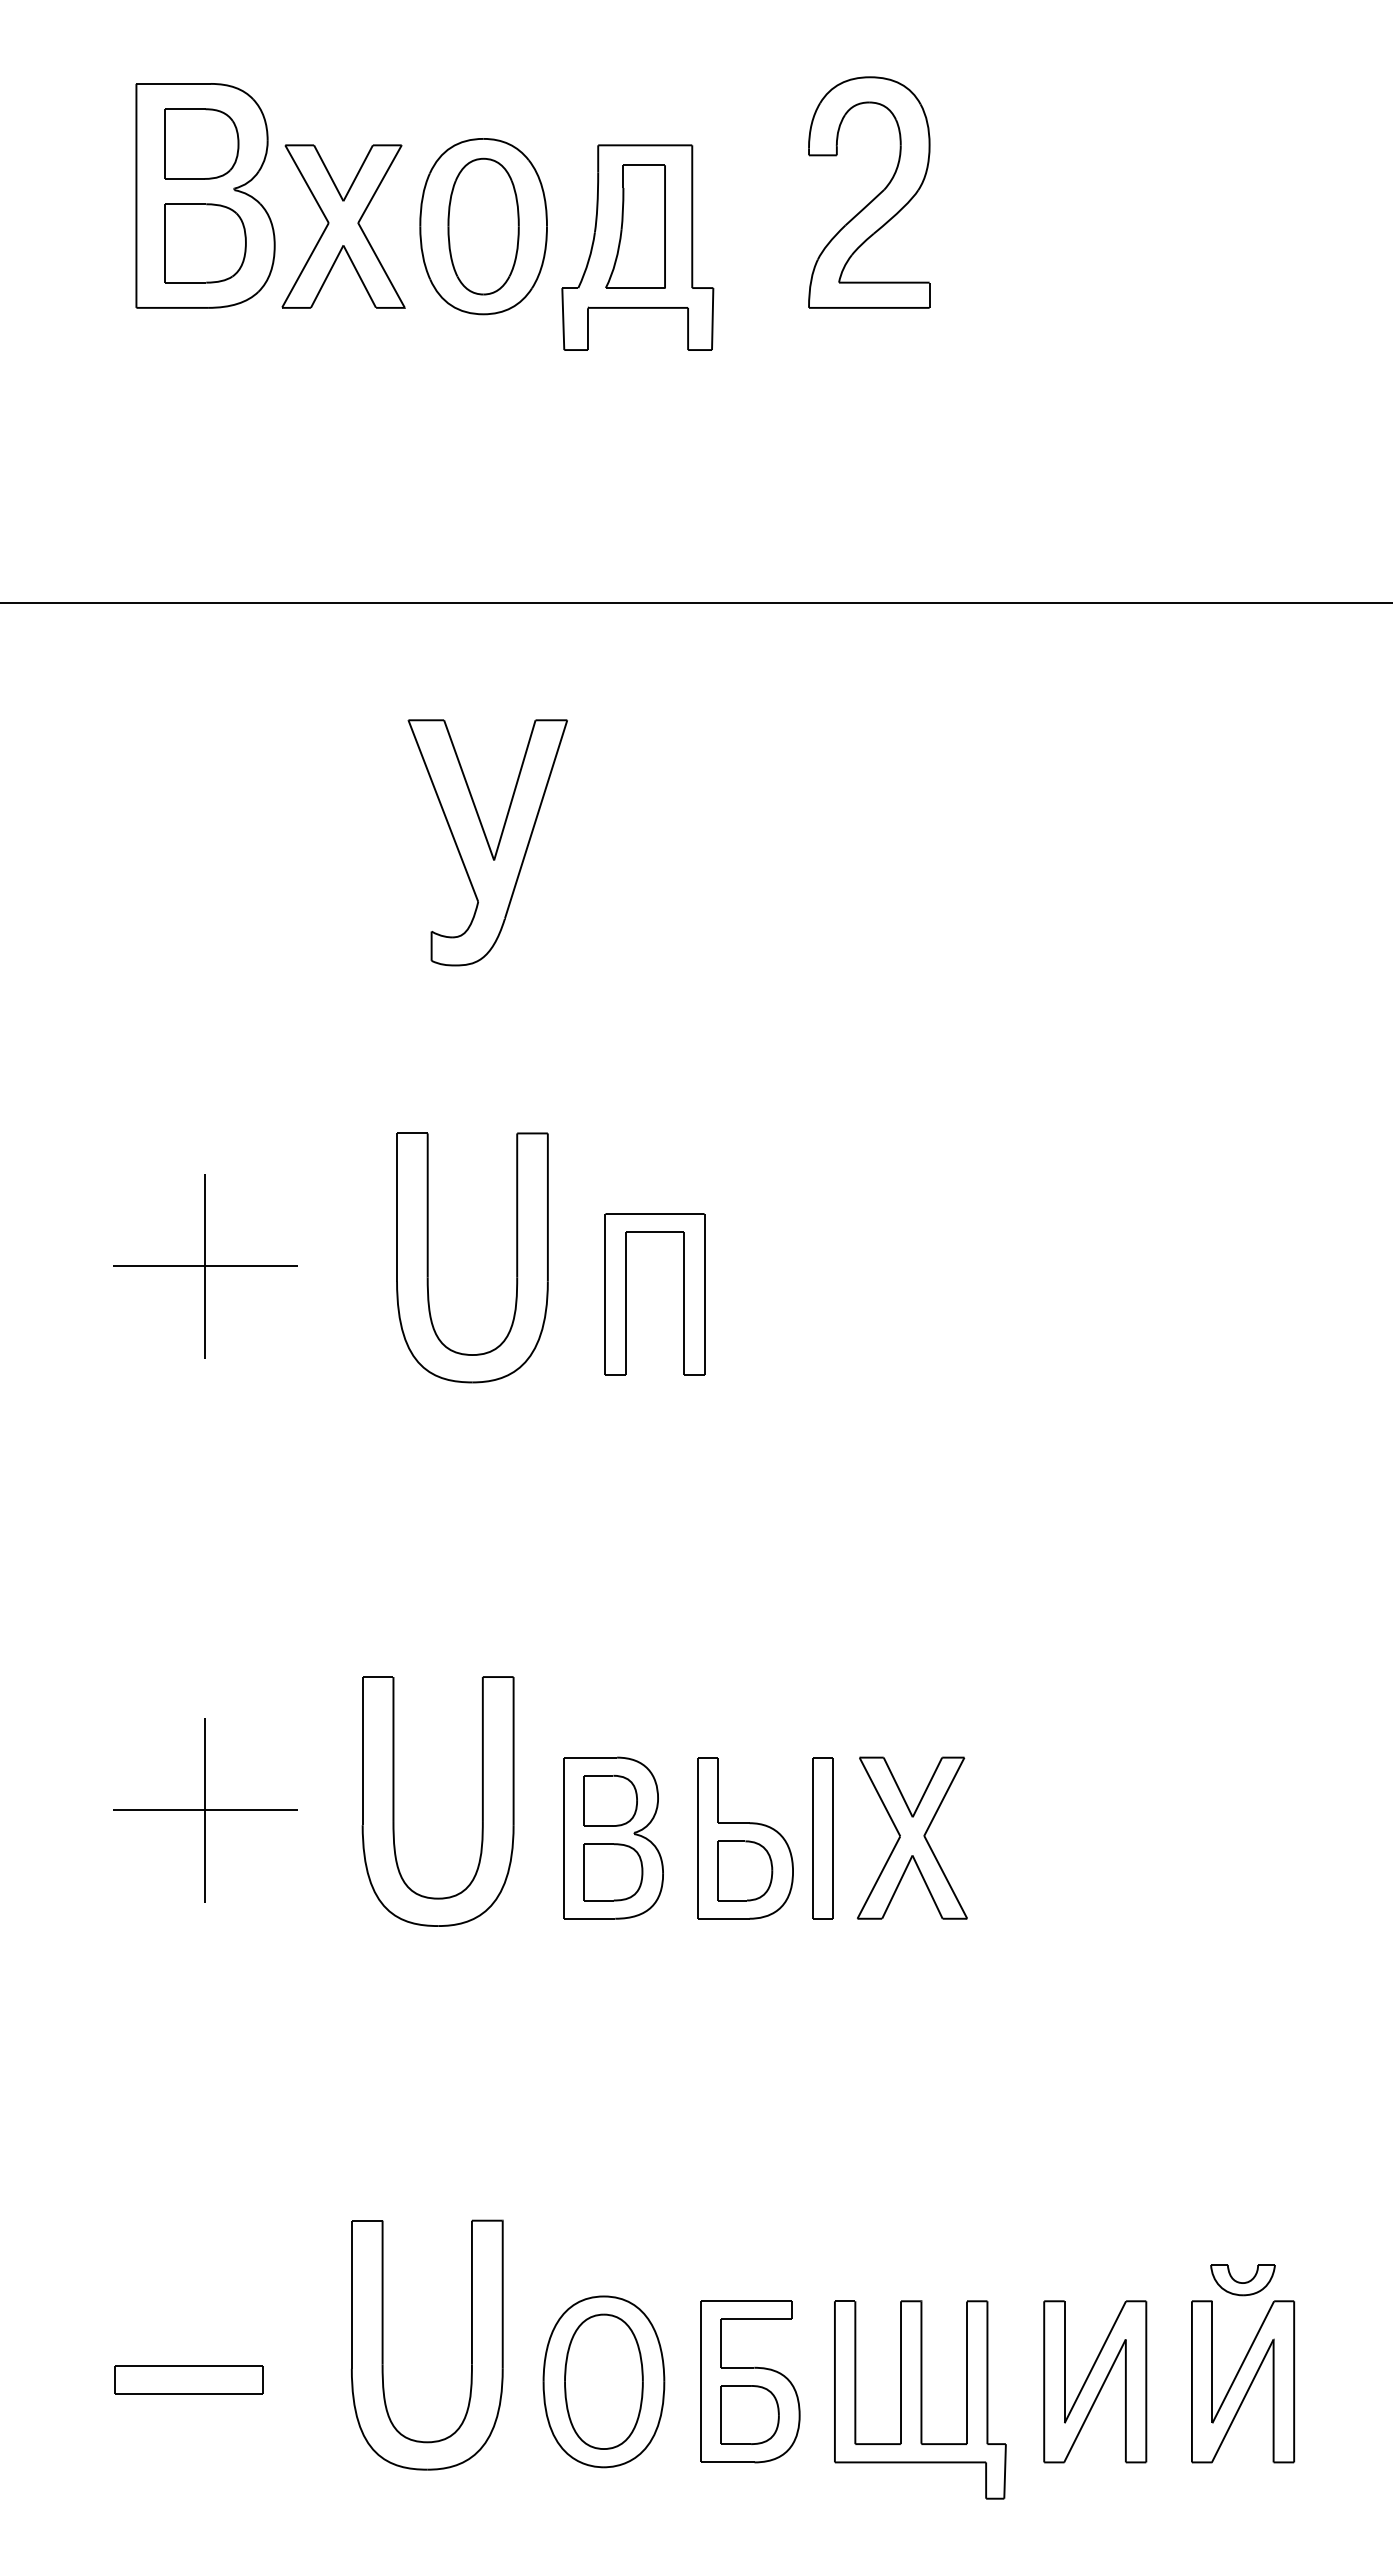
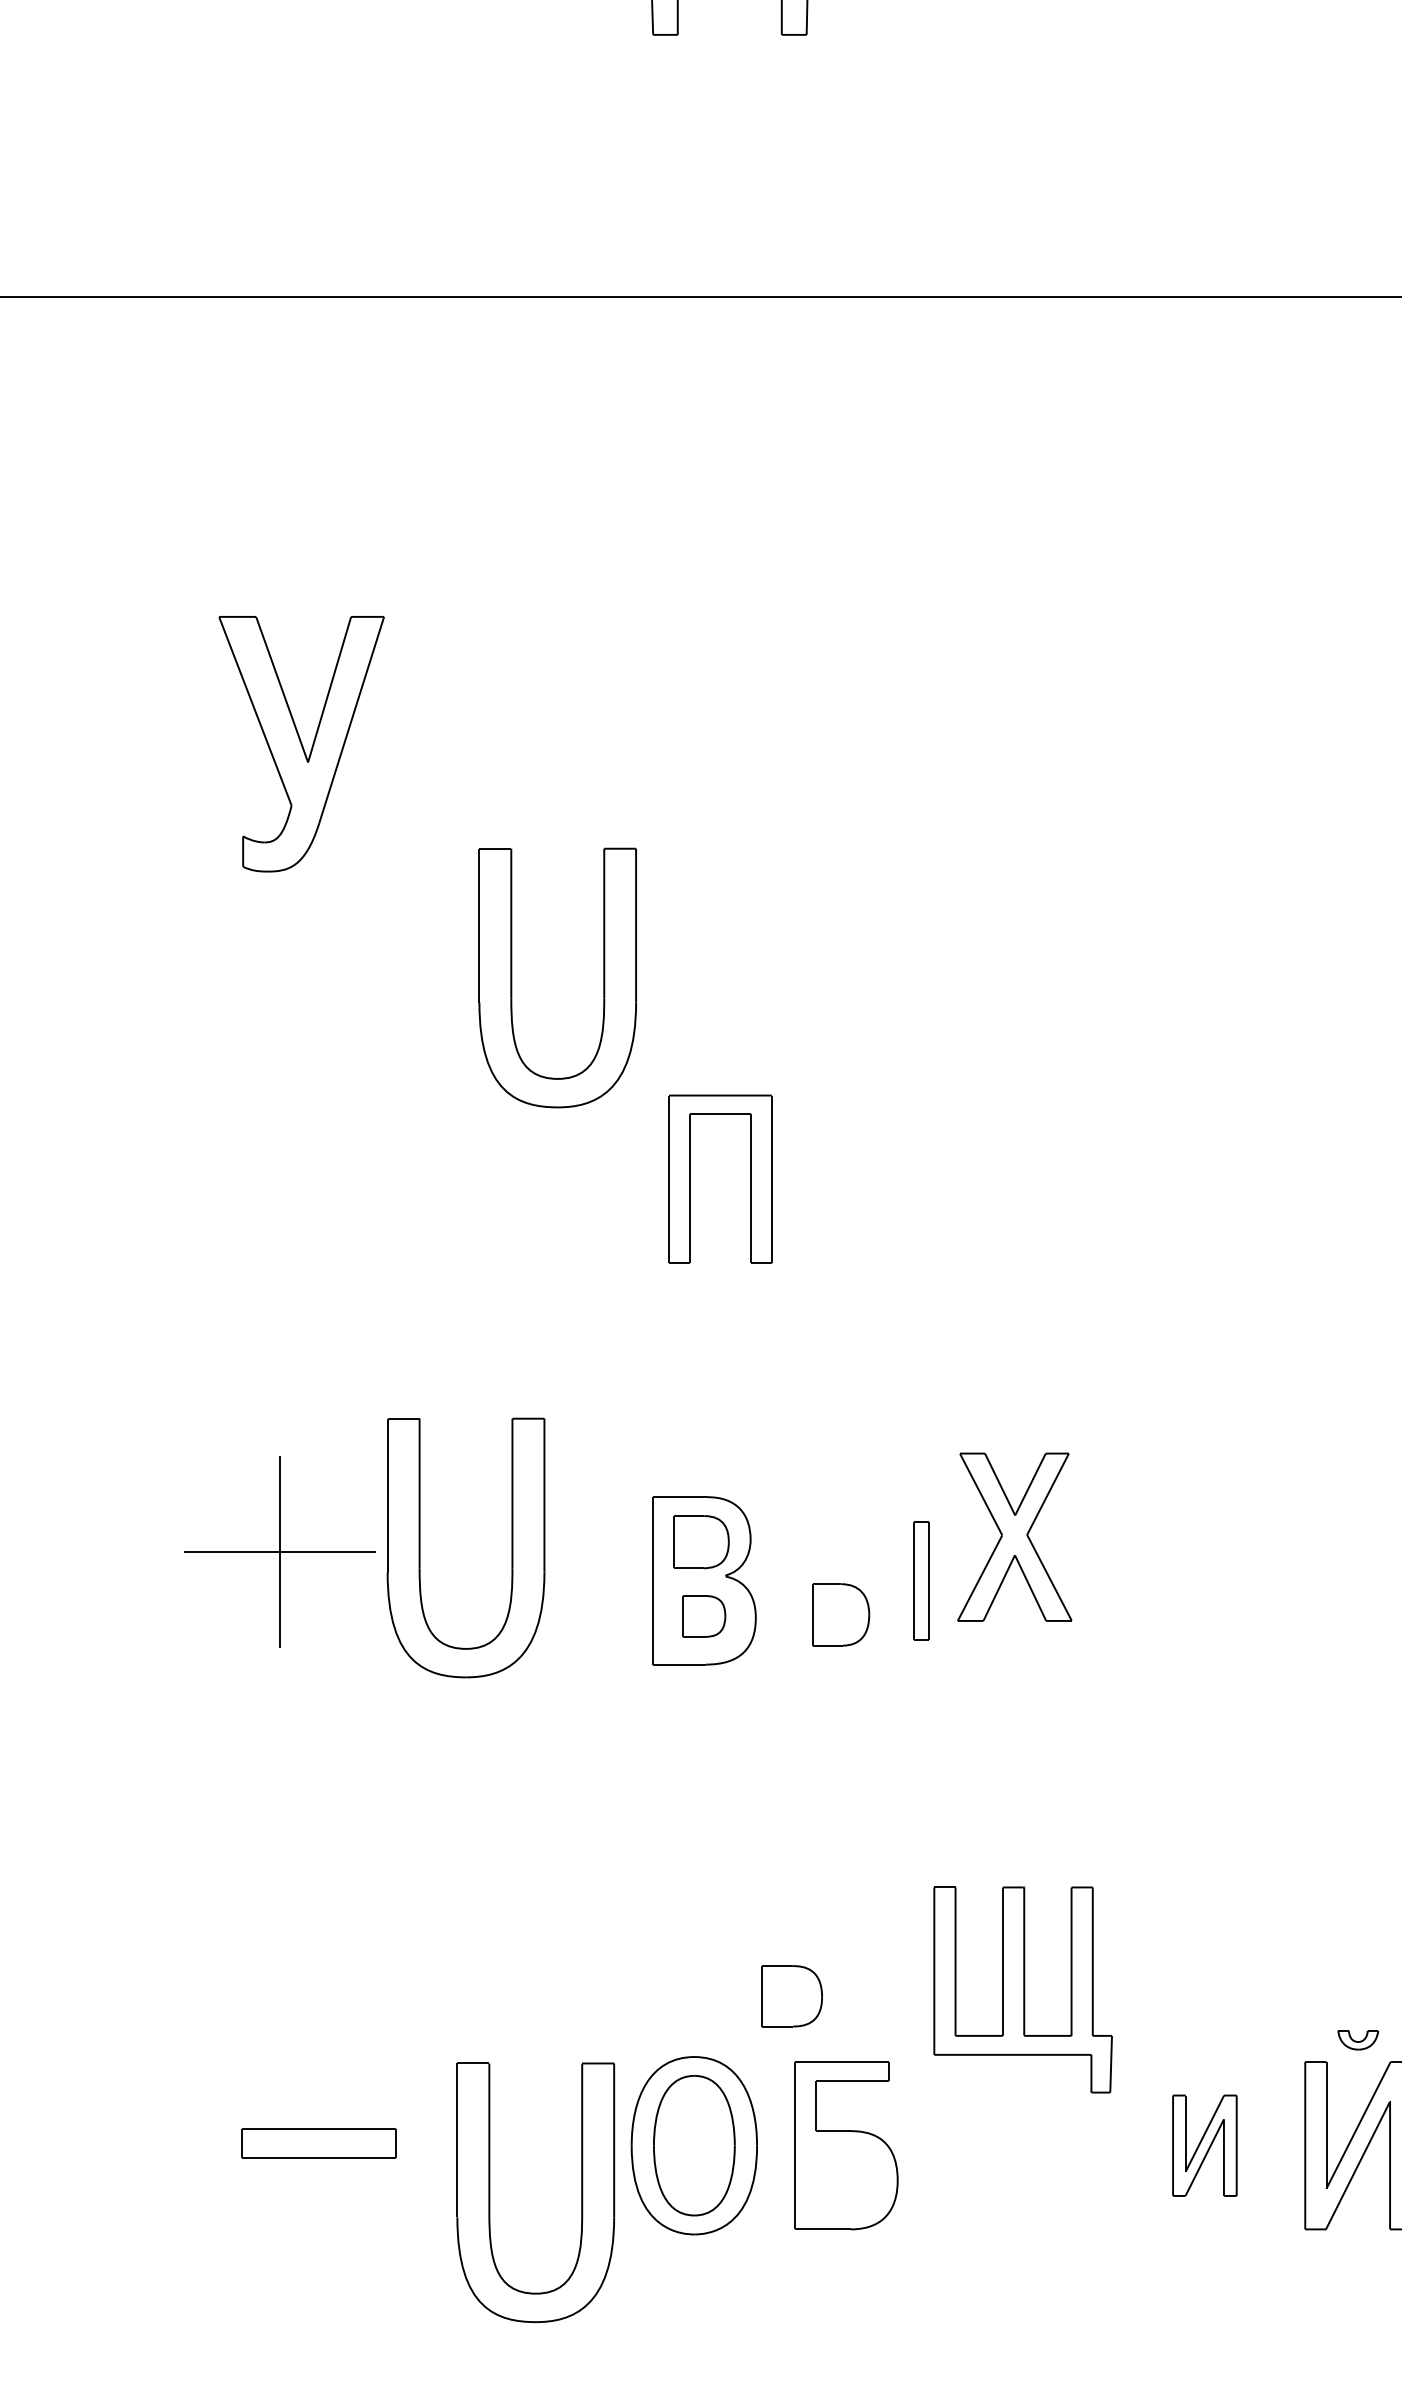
part: (487, 842) -> (301, 743), moved
part: (205, 1266) -> (280, 986), removed
part: (626, 1294) -> (690, 1179), moved
part: (394, 1801) -> (420, 1547), moved
part: (912, 1837) -> (1014, 1536), moved
part: (745, 1838) -> (841, 1581), removed
part: (822, 1838) -> (921, 1581), size x0.7
part: (613, 1872) -> (704, 1616), size x0.7
part: (1242, 2280) -> (1357, 2040), size x0.6
part: (383, 2344) -> (490, 2192), moved
part: (188, 2379) -> (318, 2143), moved
part: (1095, 2381) -> (1205, 2145), size x0.6
part: (920, 2399) -> (1023, 1989), moved
part: (749, 2414) -> (791, 1995), moved

